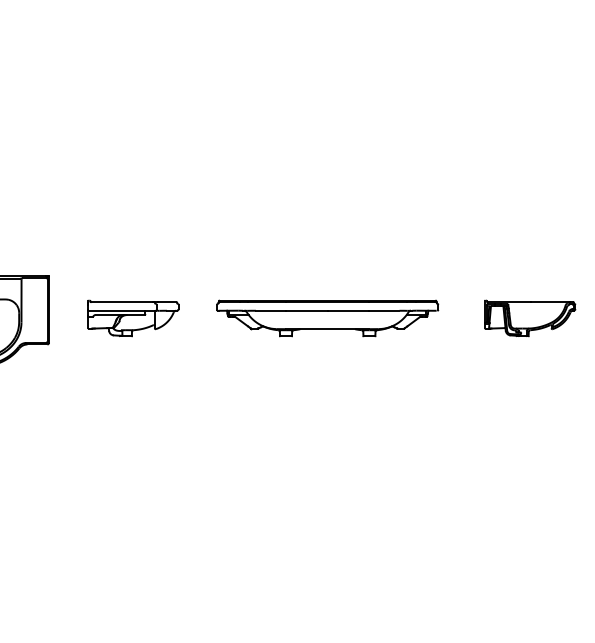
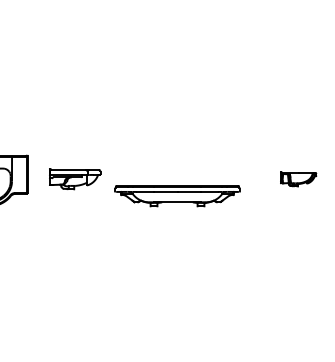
part: (327, 318) -> (177, 196), moved
part: (530, 318) -> (298, 179), size x0.7

